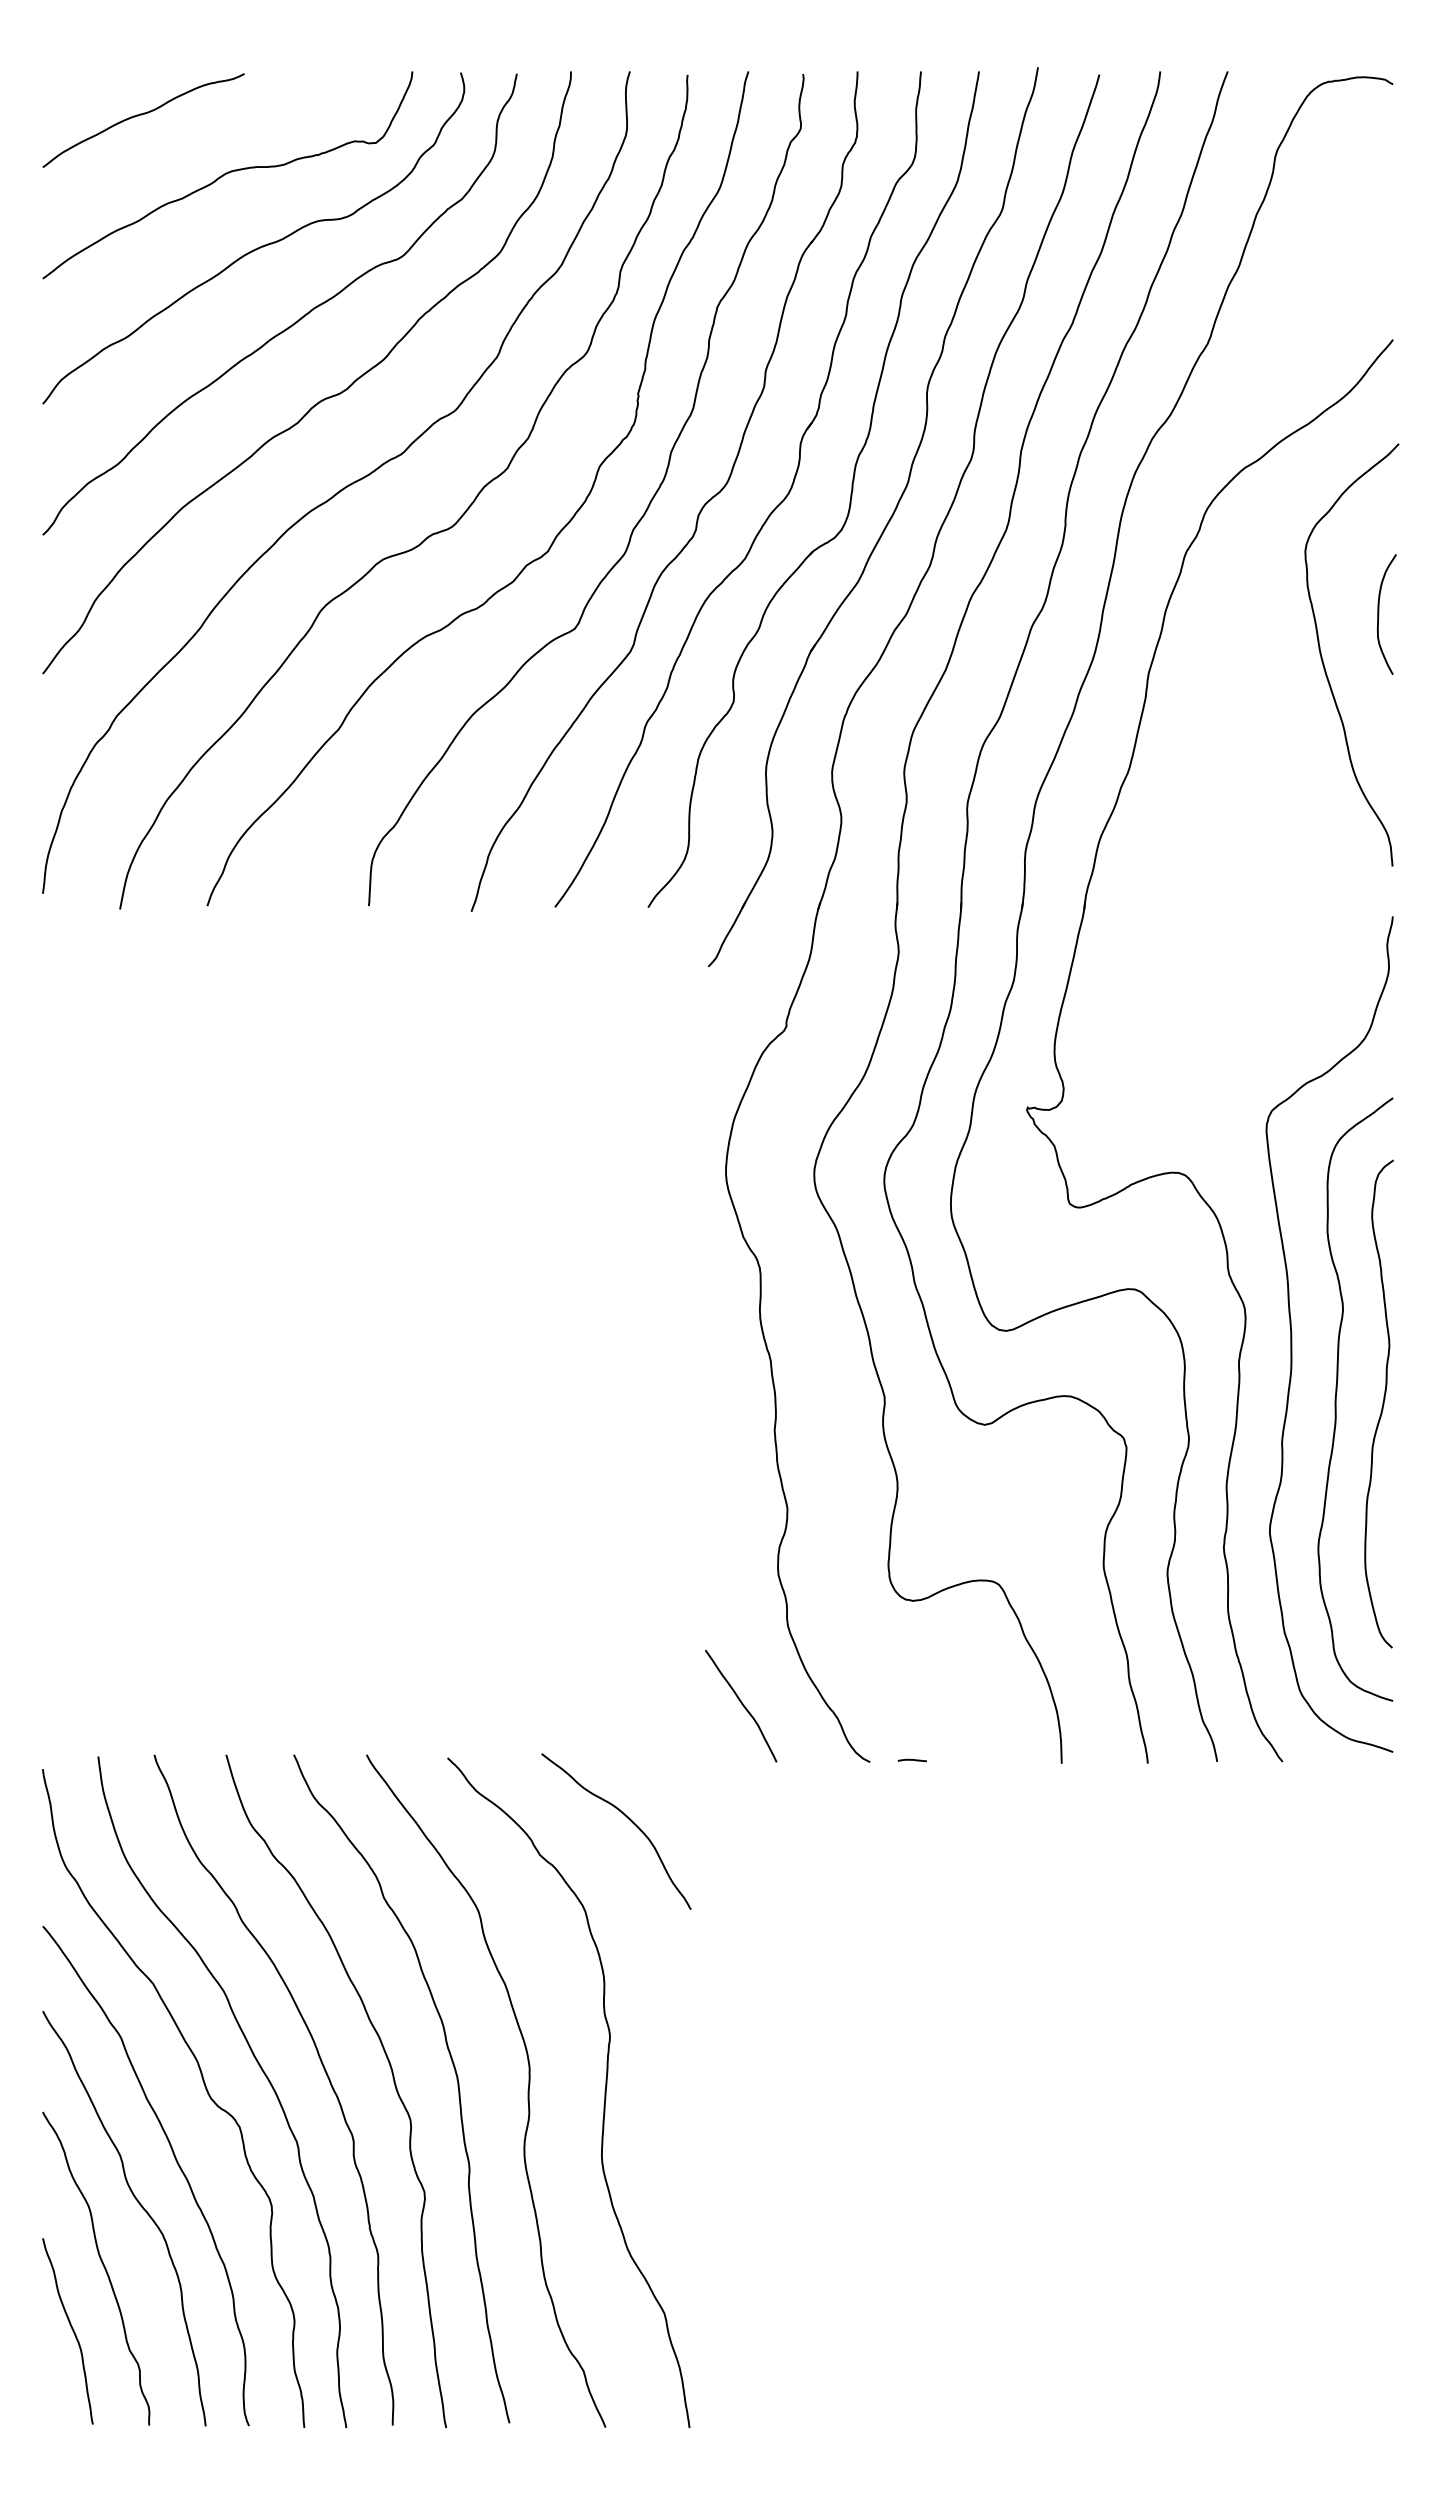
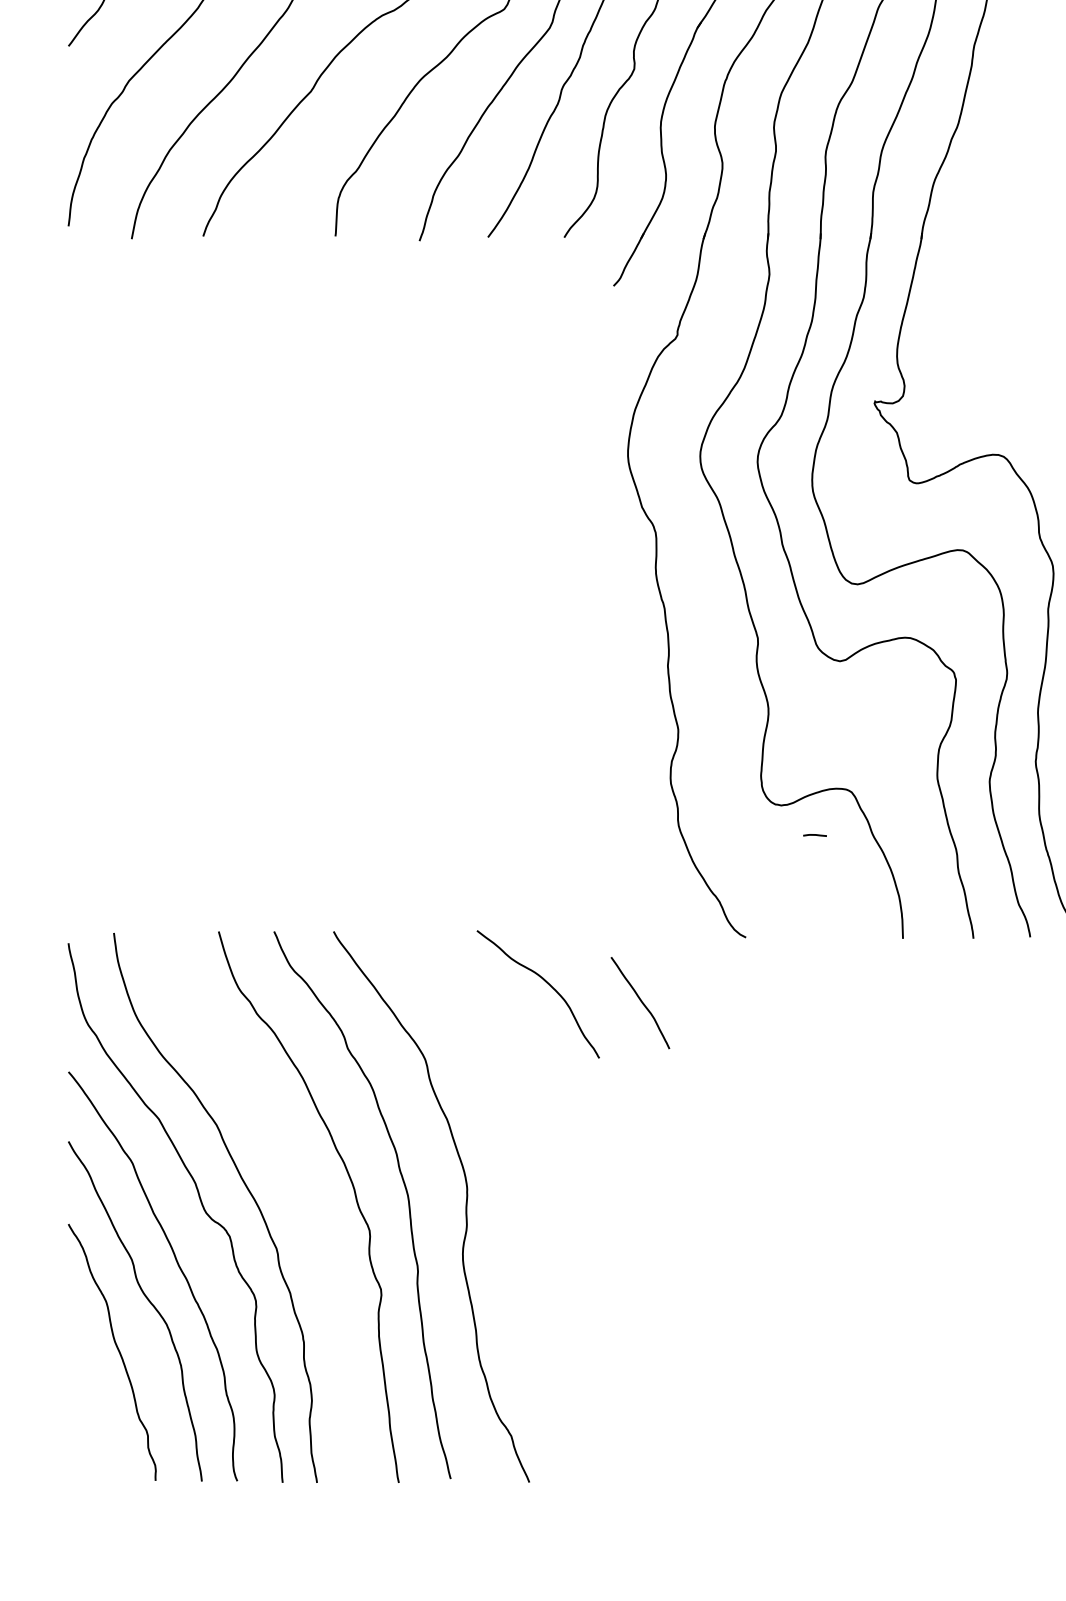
curve: (741, 1704) -> (640, 1001), moved
curve: (911, 1760) -> (814, 835), moved
curve: (323, 2069) -> (298, 1189), removed
curve: (604, 2092) -> (528, 1208), removed
curve: (71, 2329) -> (91, 1402), removed

